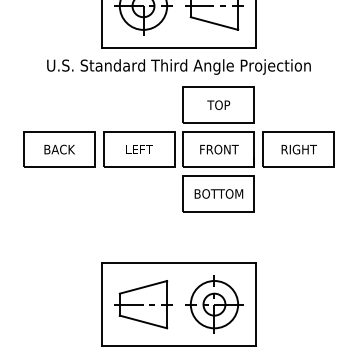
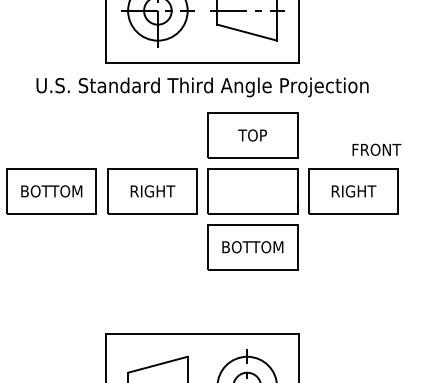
text: (59, 149) -> (52, 191), BACK -> BOTTOM
text: (139, 149) -> (152, 191), LEFT -> RIGHT
text: (219, 149) -> (376, 149), moved

